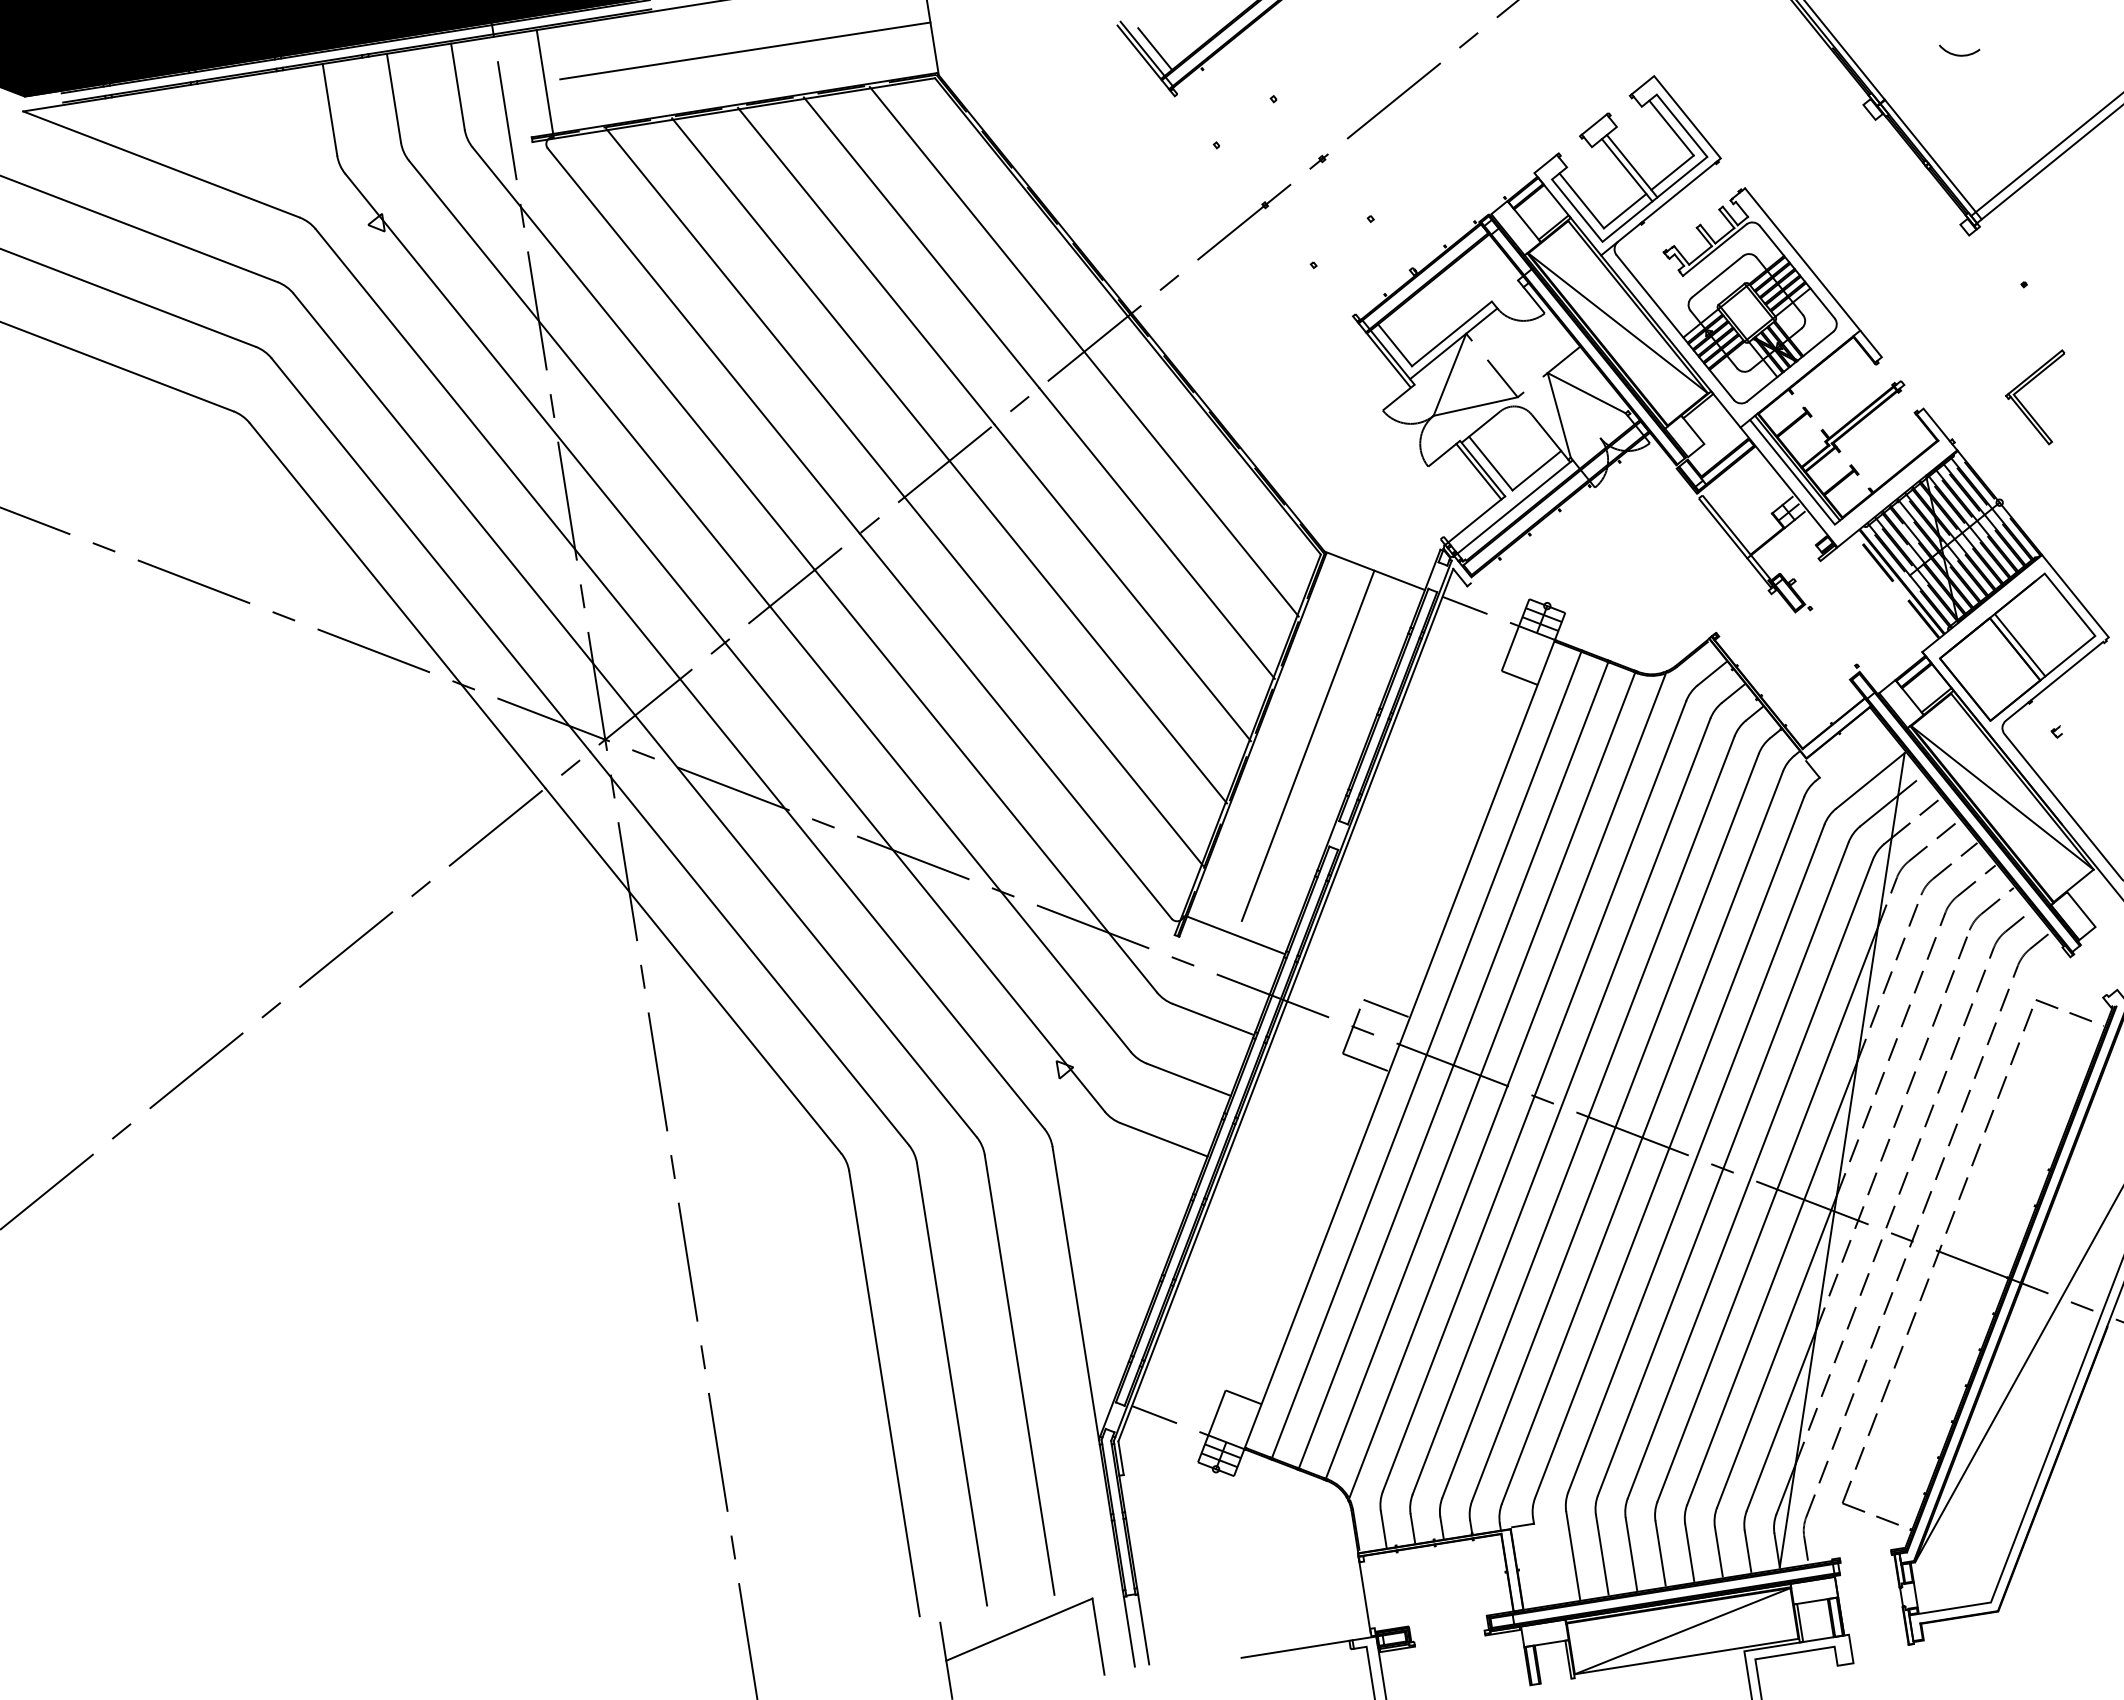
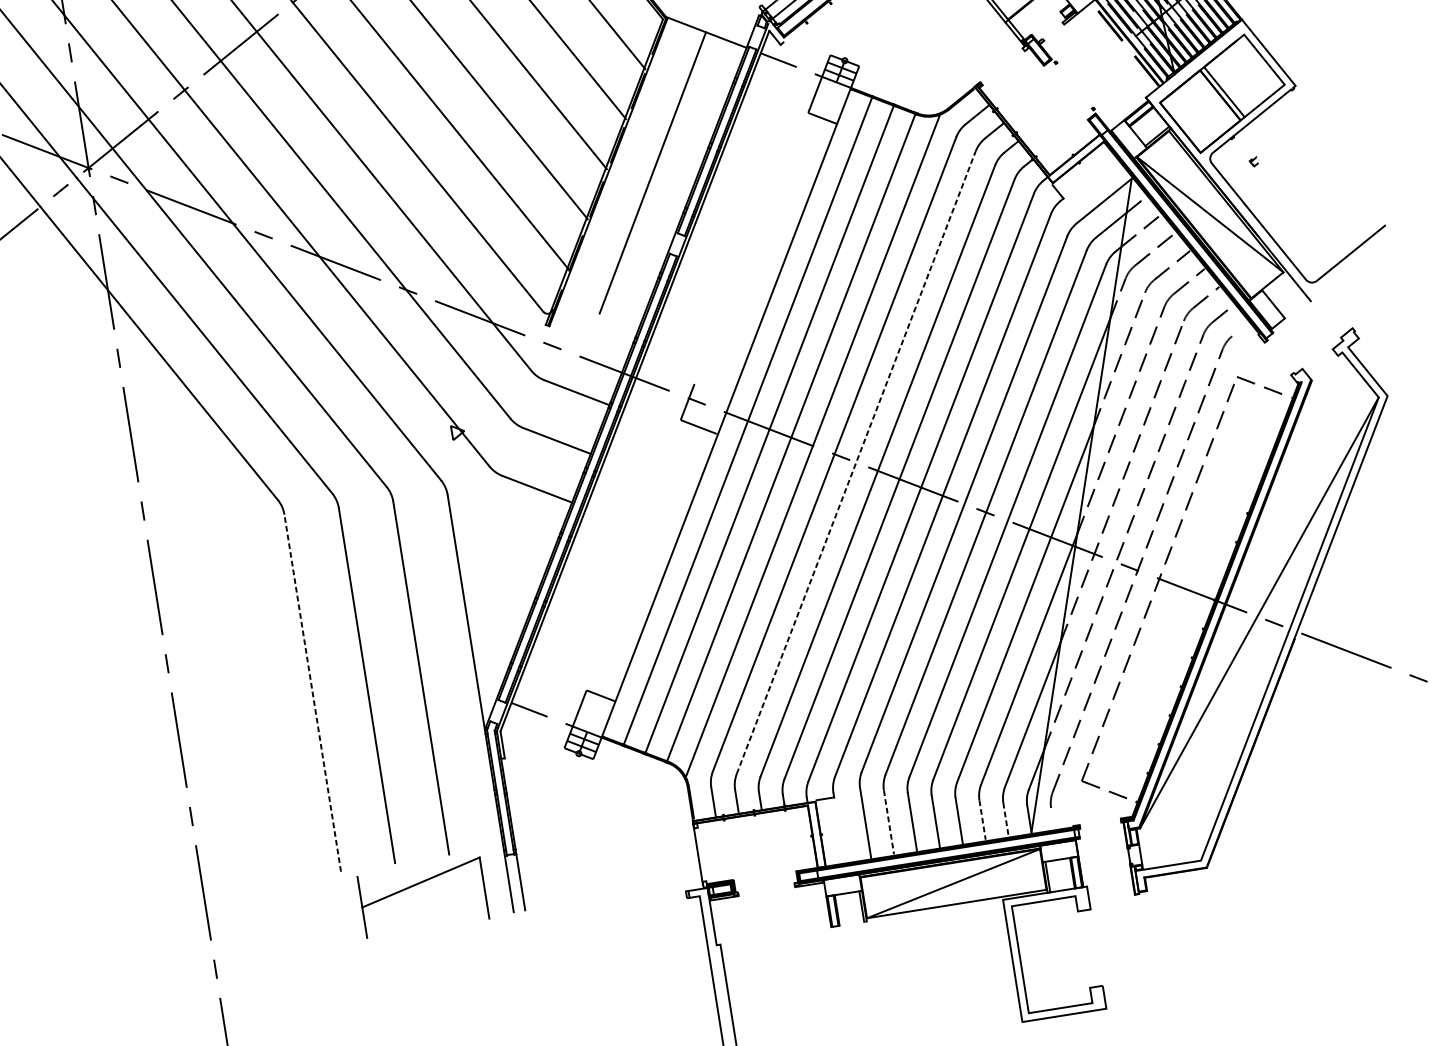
line: (1236, 935) -> (595, 325), removed
line: (2039, 940) -> (1239, 329), removed
line: (1386, 1008) -> (715, 383), removed
line: (1561, 1106) -> (856, 462), solid -> dashed
line: (884, 1393) -> (312, 692), solid -> dashed
line: (1806, 1549) -> (1052, 818), removed
line: (1718, 1551) -> (982, 819), solid -> dashed
line: (1748, 1551) -> (1006, 819), solid -> dashed
line: (1602, 1555) -> (889, 822), solid -> dashed
line: (1295, 1648) -> (642, 897), removed

